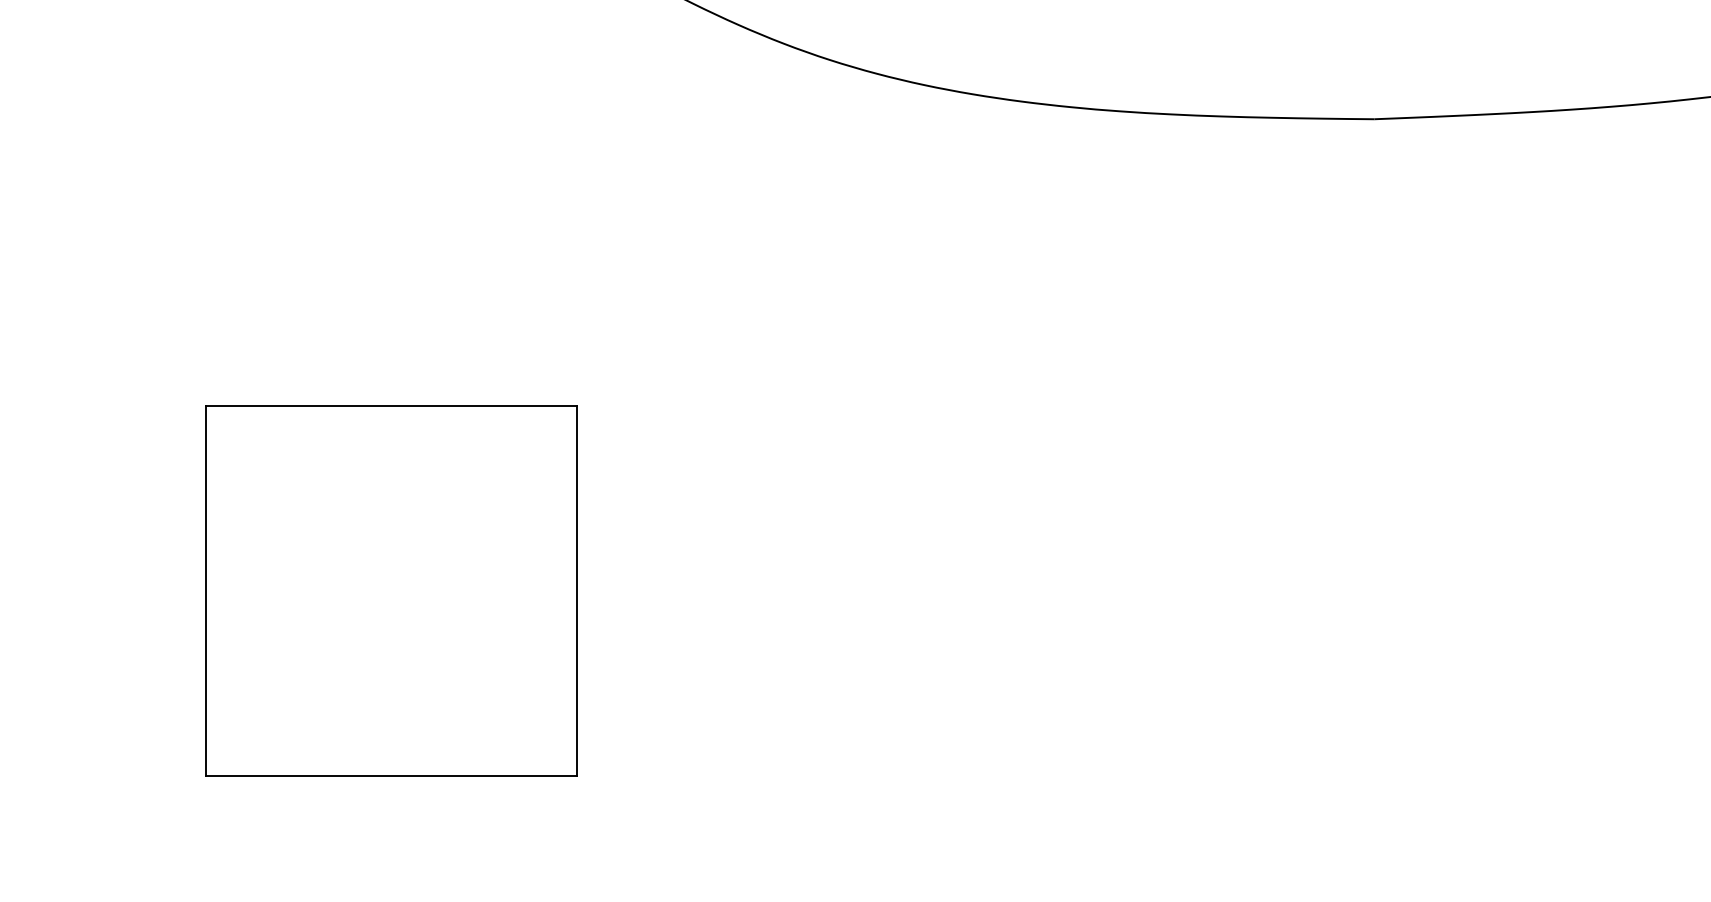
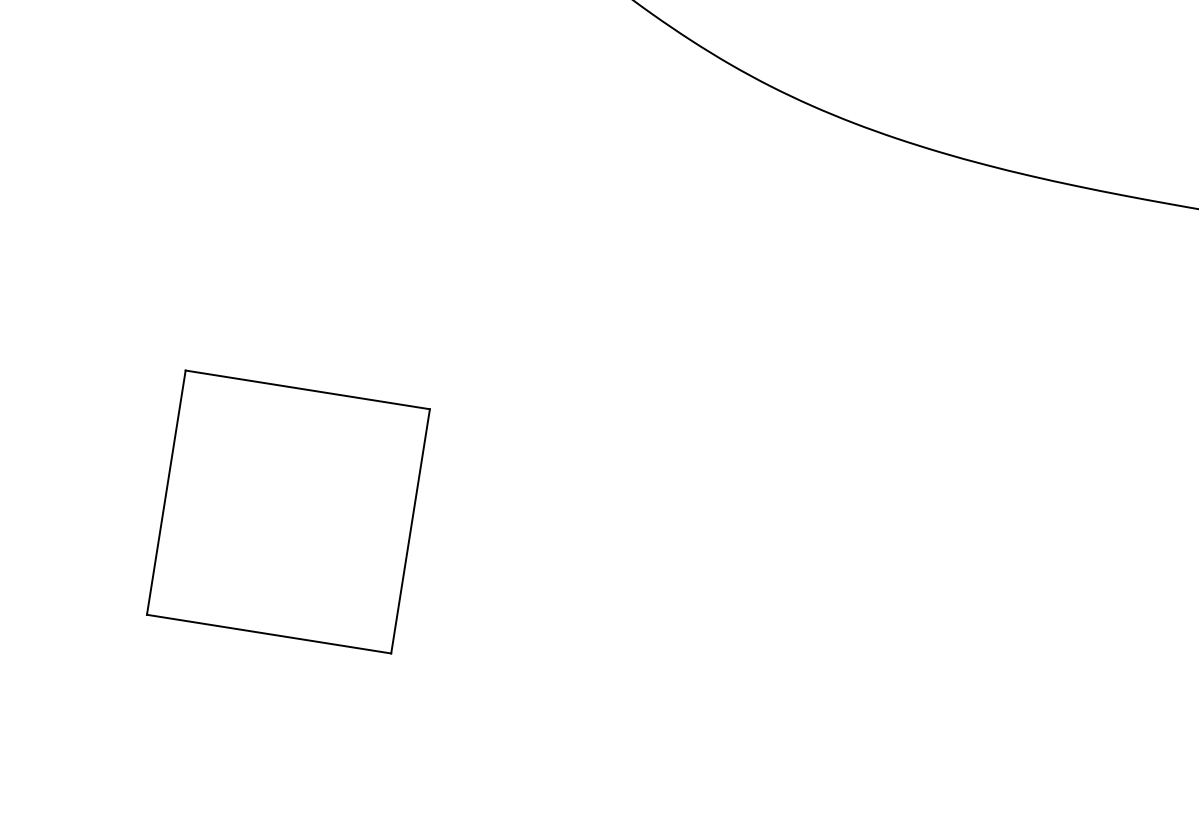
part: (391, 591) -> (288, 512), size x0.71

